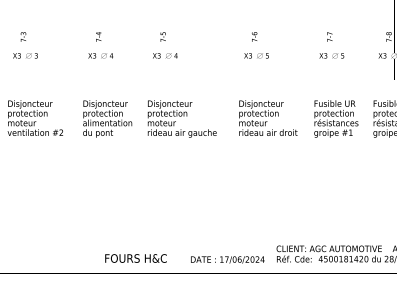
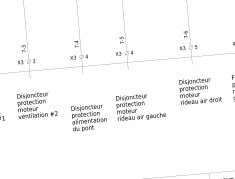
text: (107, 118) -> (89, 117), moved
text: (181, 118) -> (140, 106), moved

